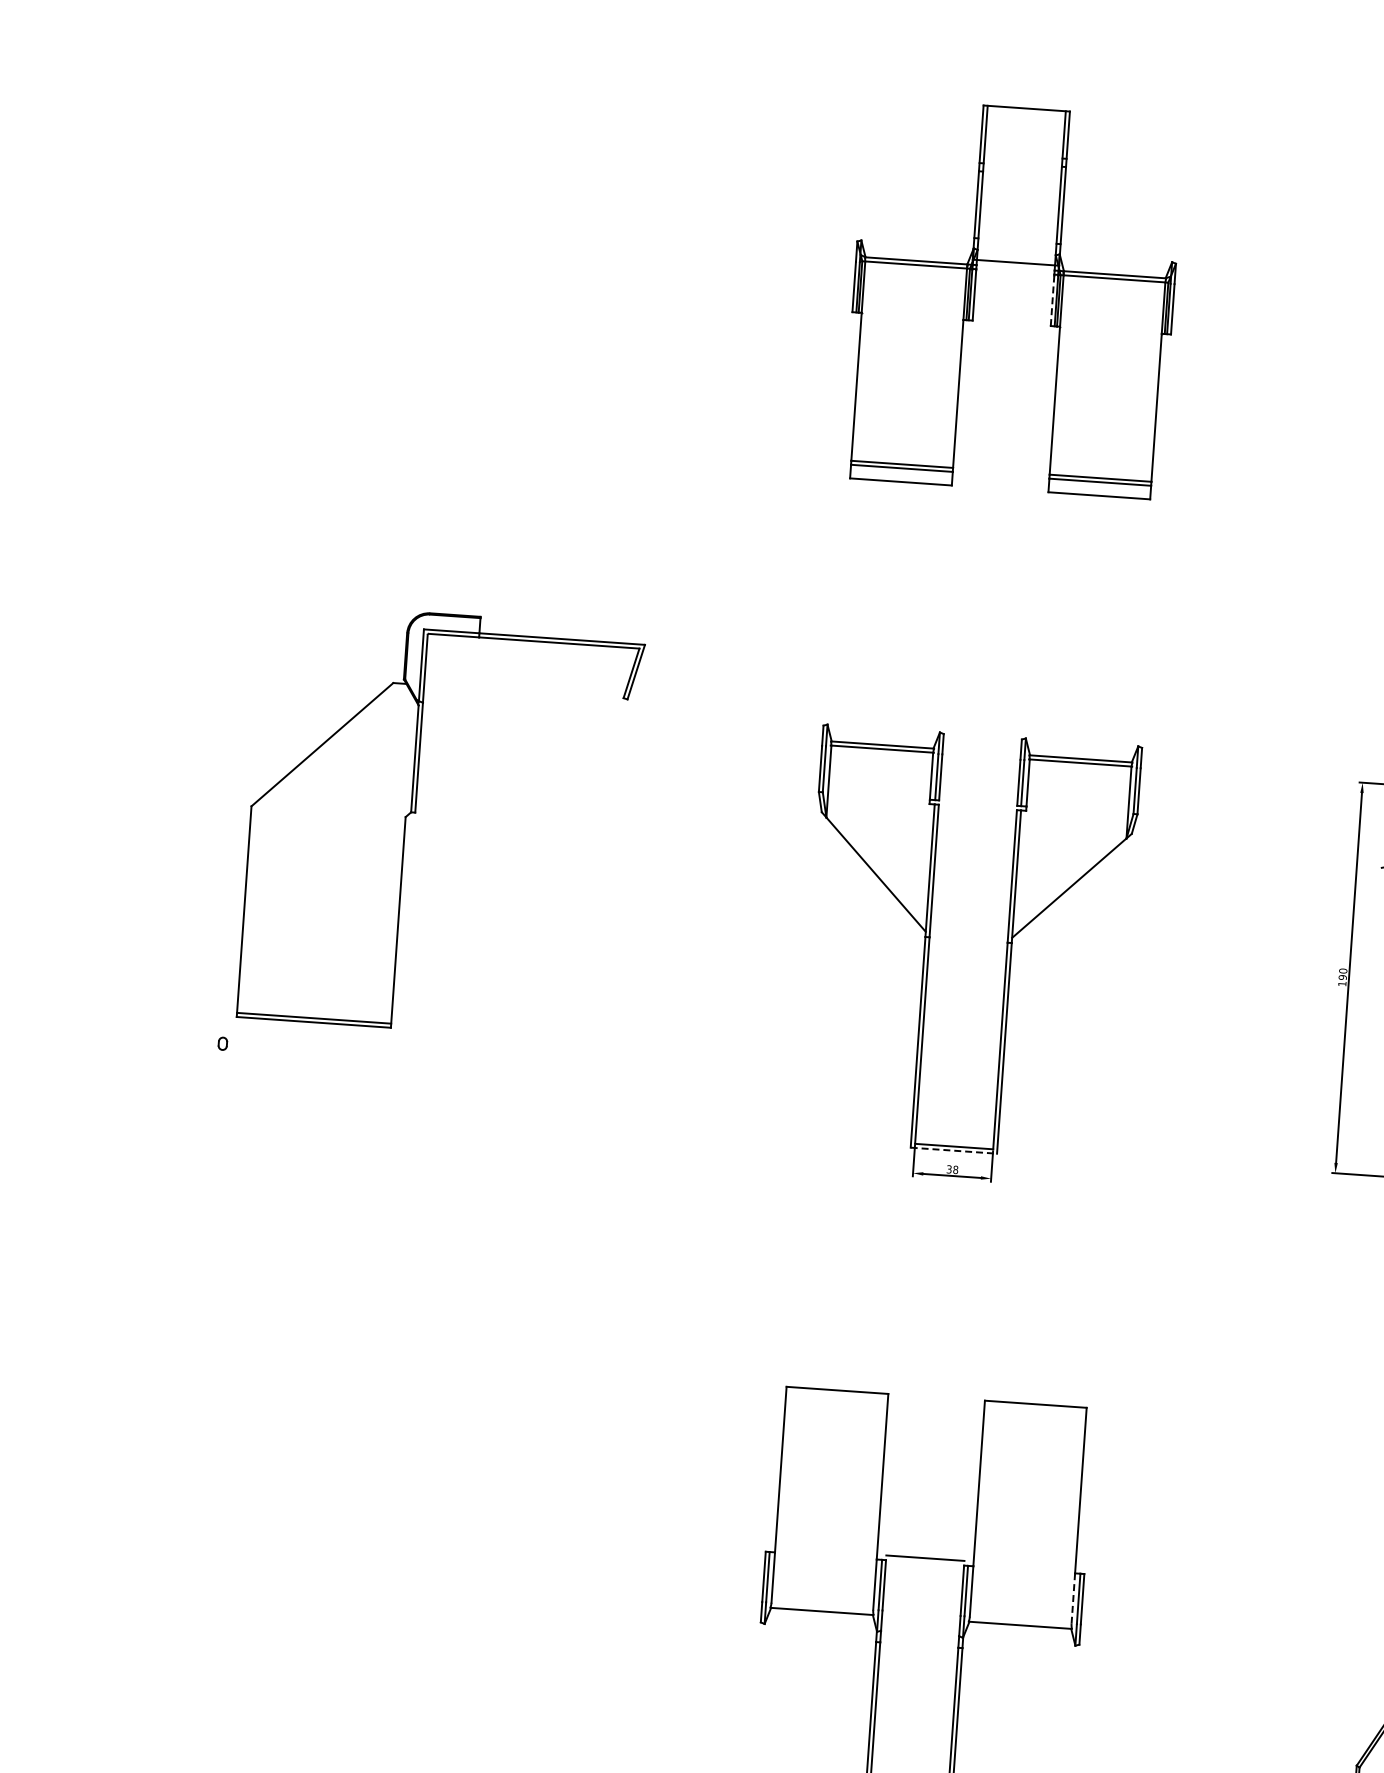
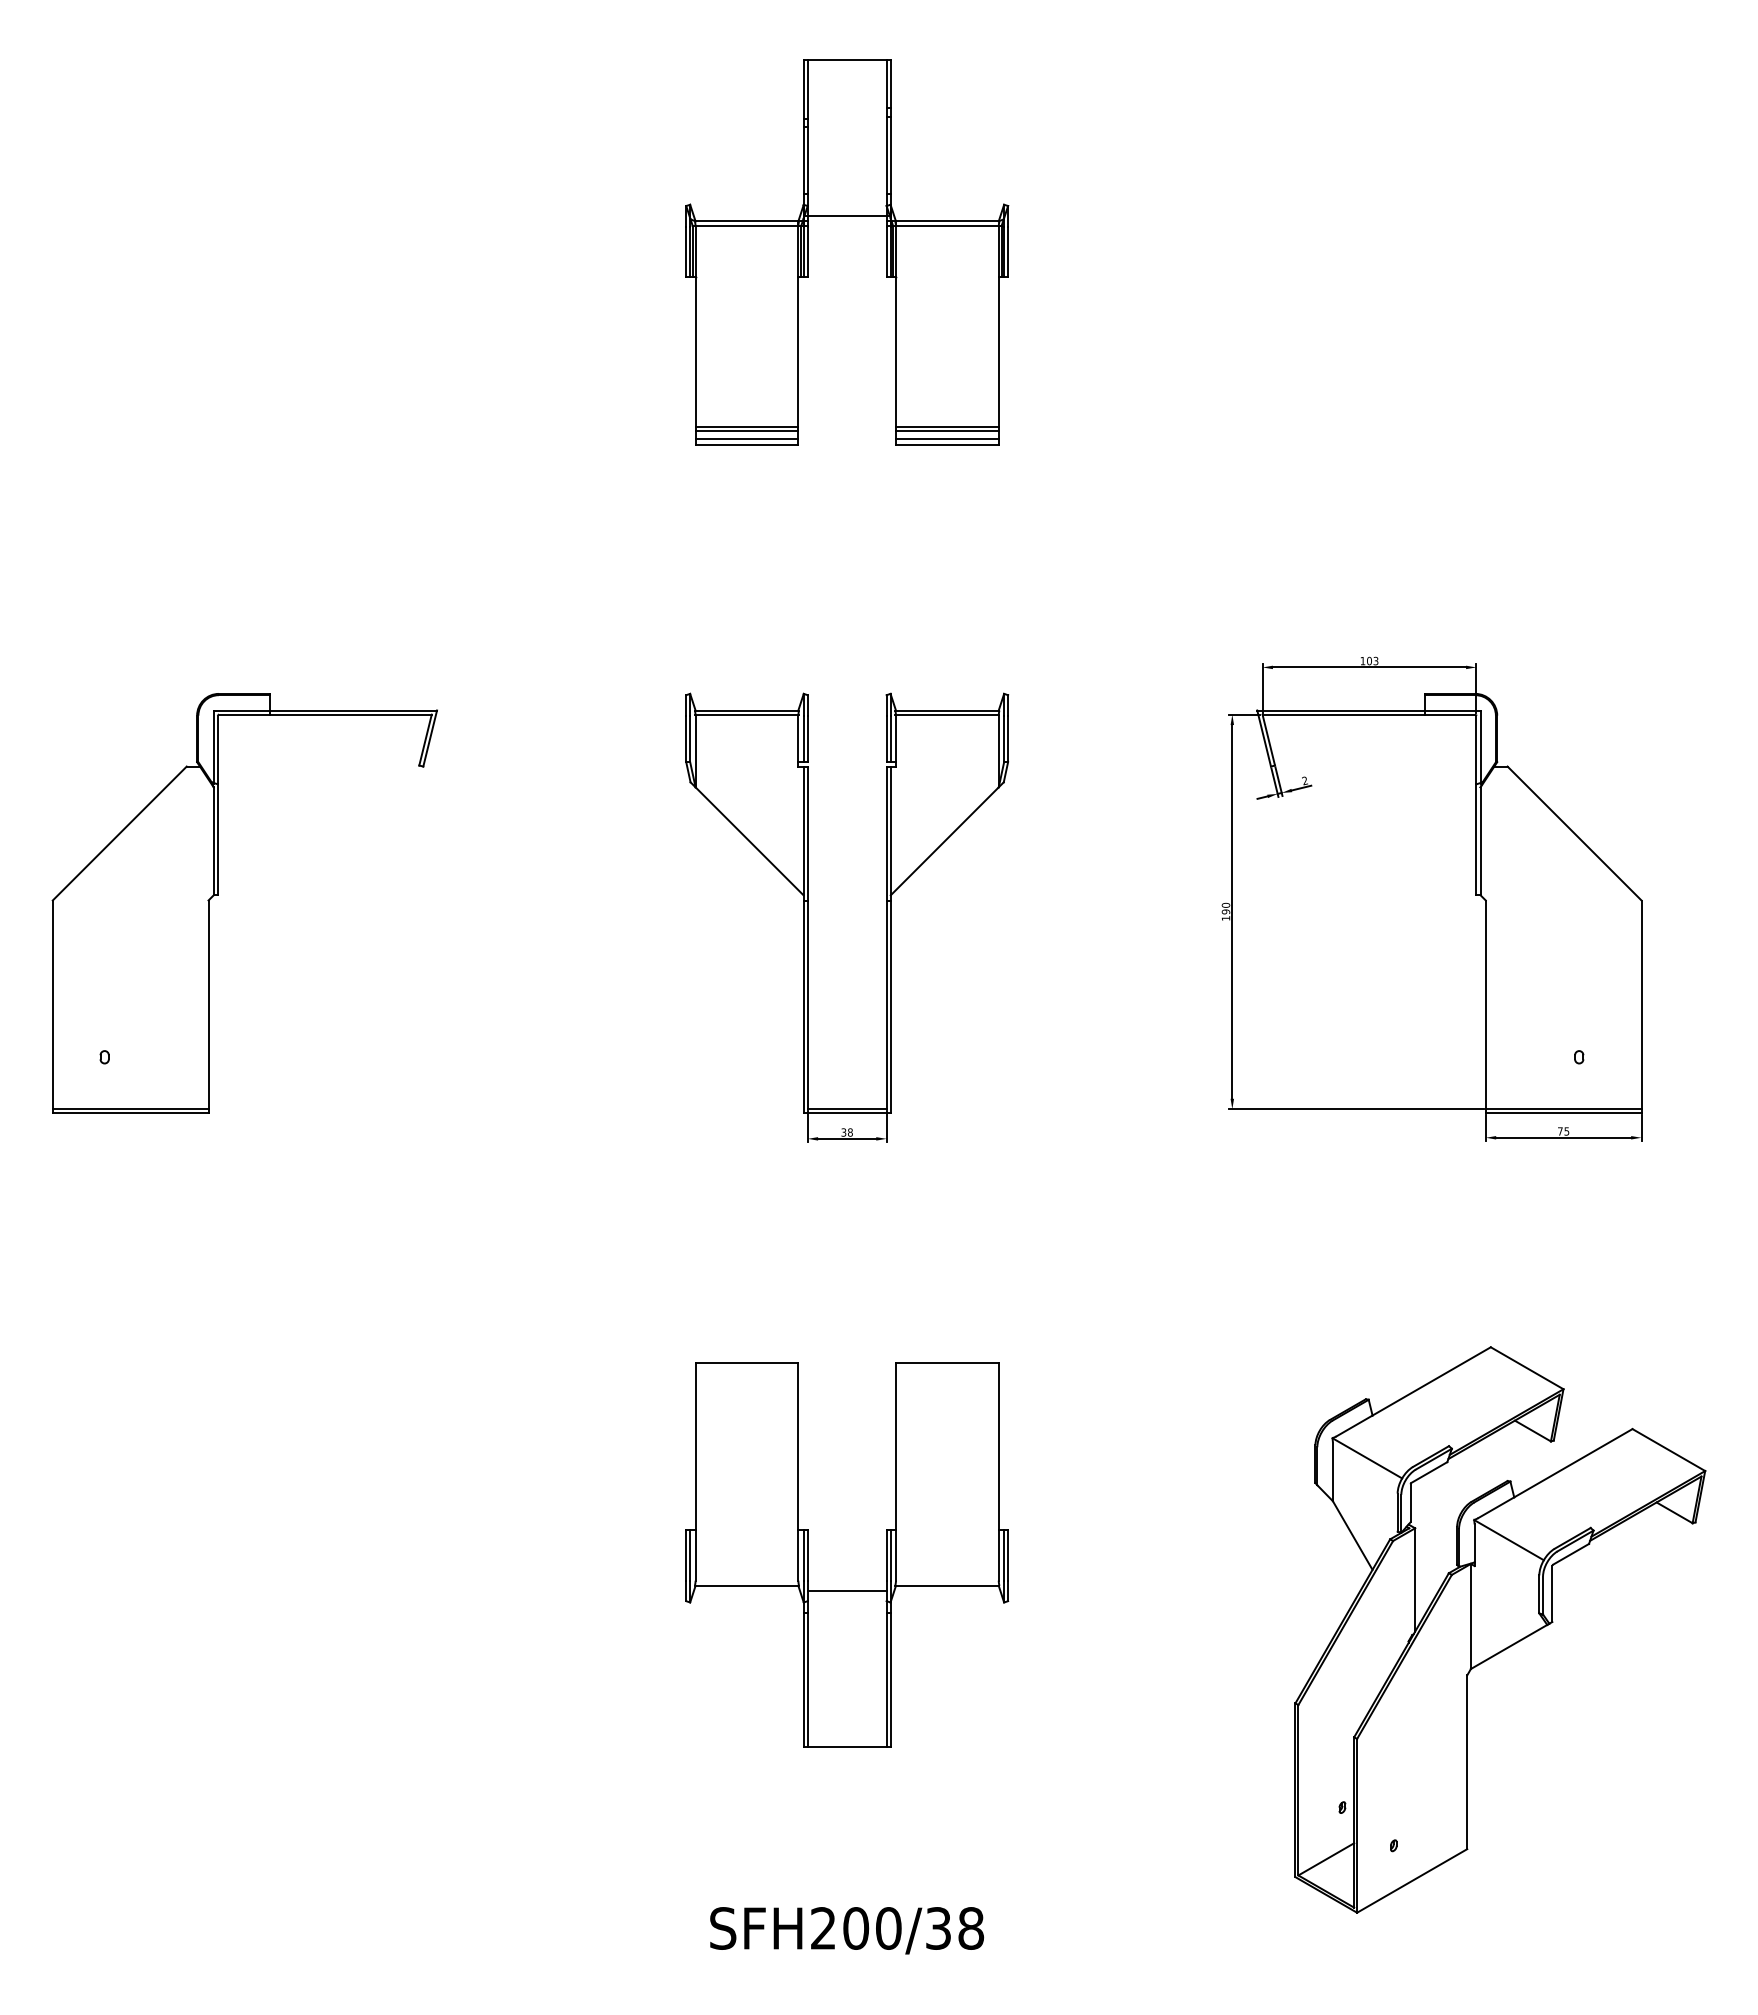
line: (1052, 300) -> (886, 251), dashed -> solid
line: (900, 476) -> (746, 439), added
line: (1098, 490) -> (946, 439), added
part: (415, 812) -> (218, 895), moved
line: (954, 1150) -> (847, 1113), dashed -> solid
line: (924, 1558) -> (846, 1591), moved
line: (1073, 1597) -> (998, 1554), dashed -> solid

